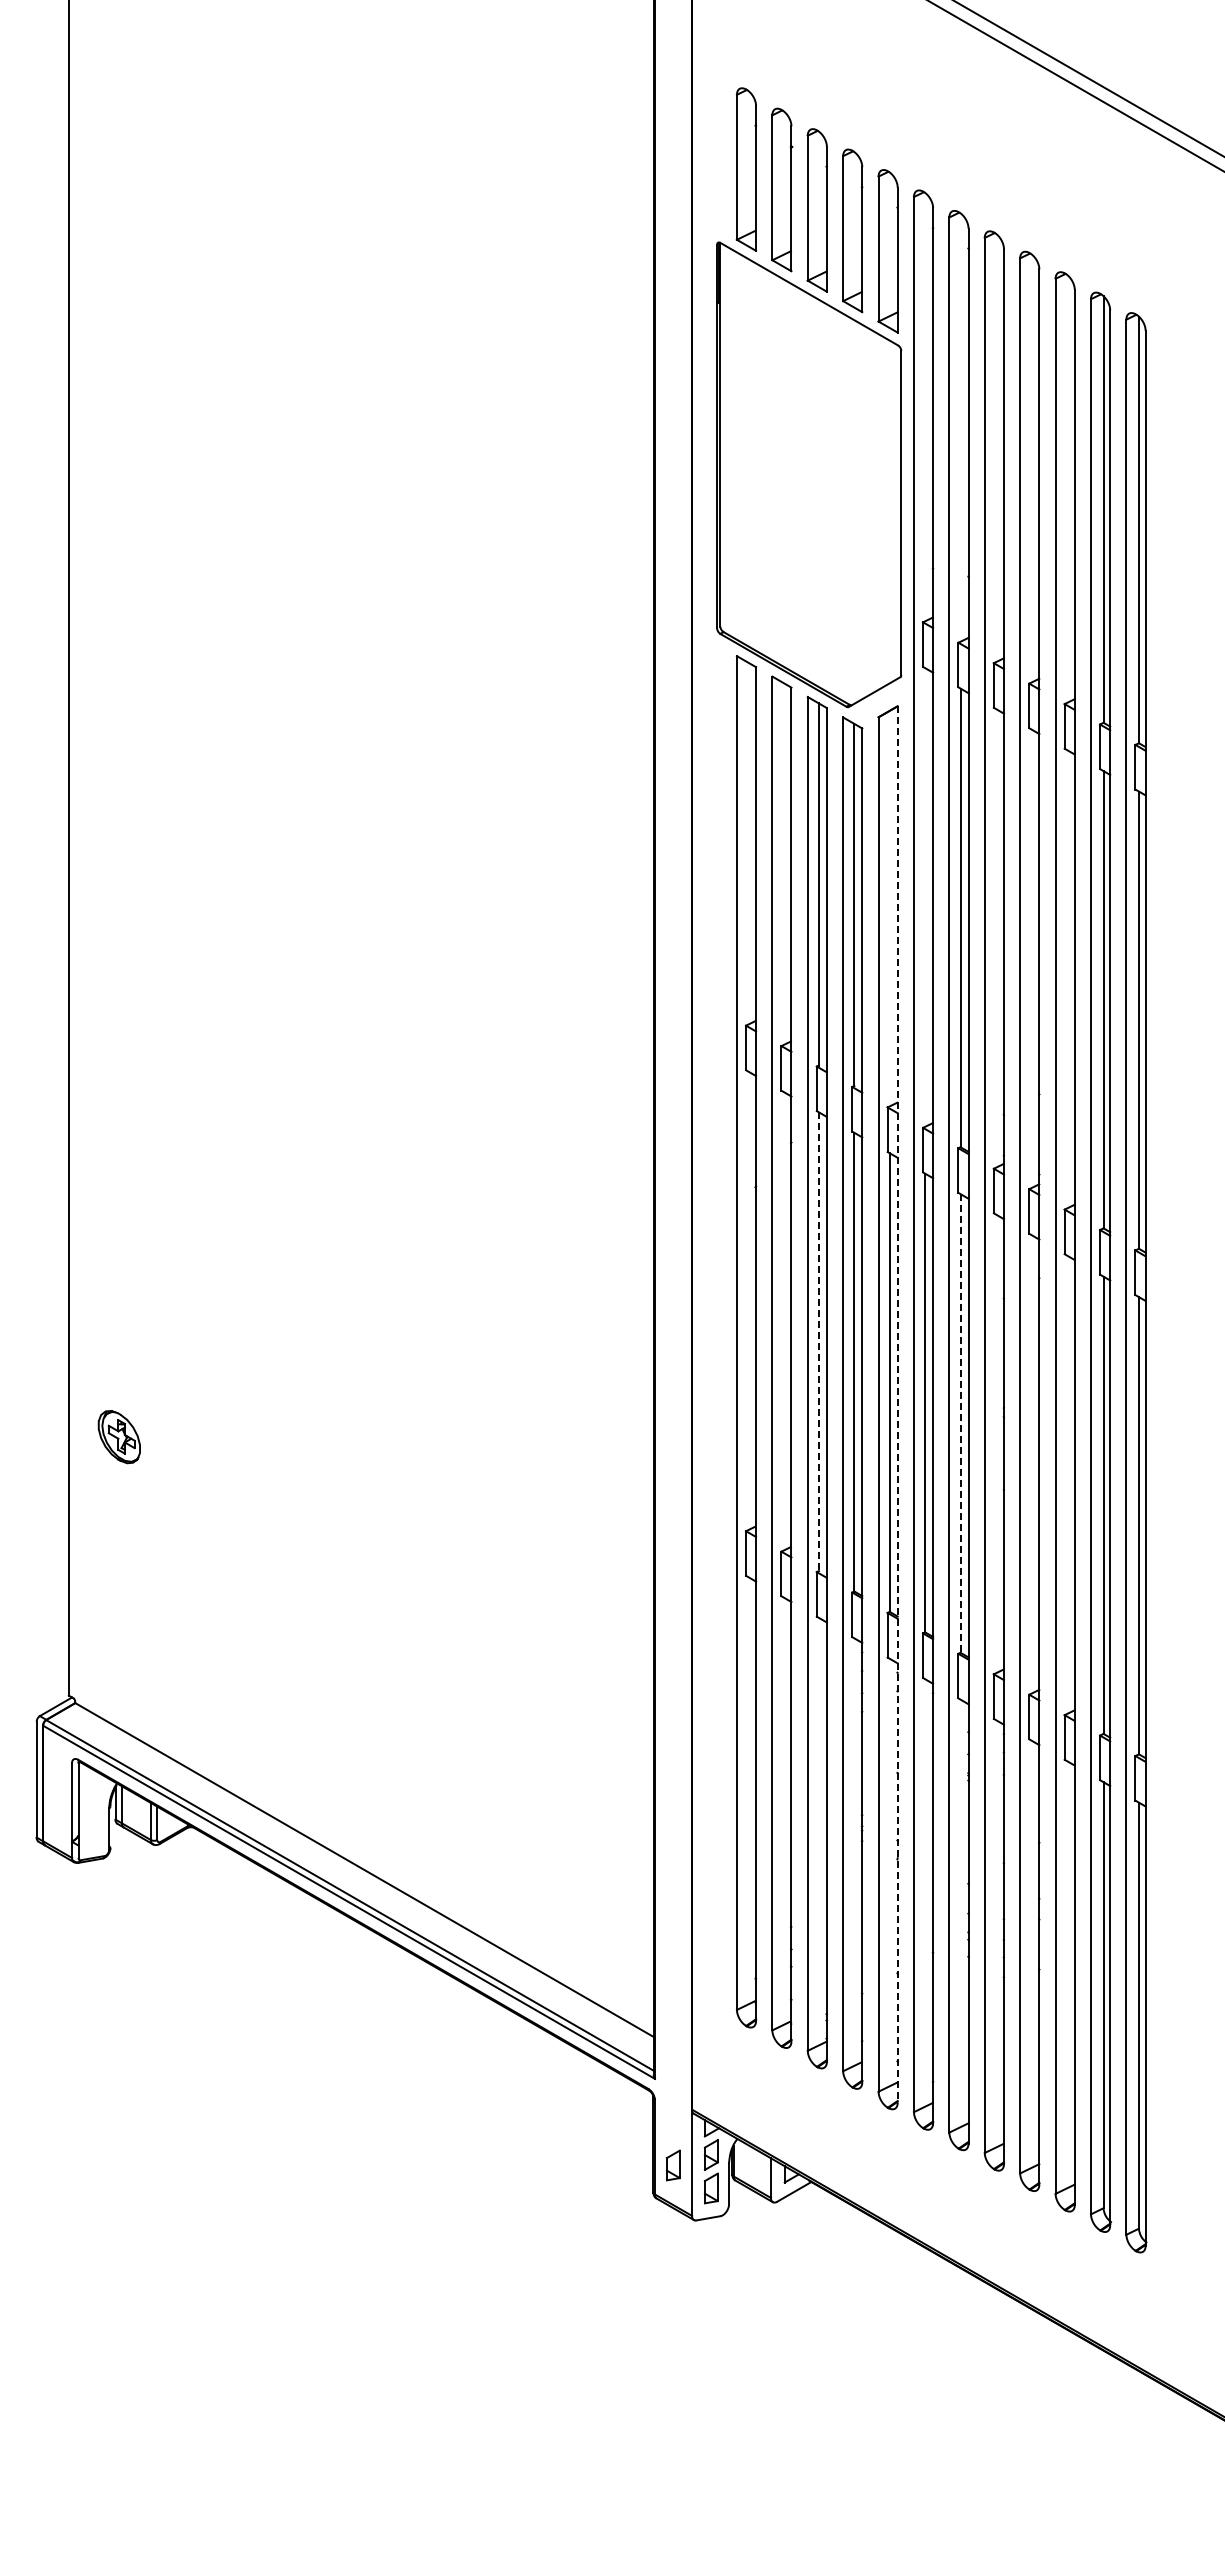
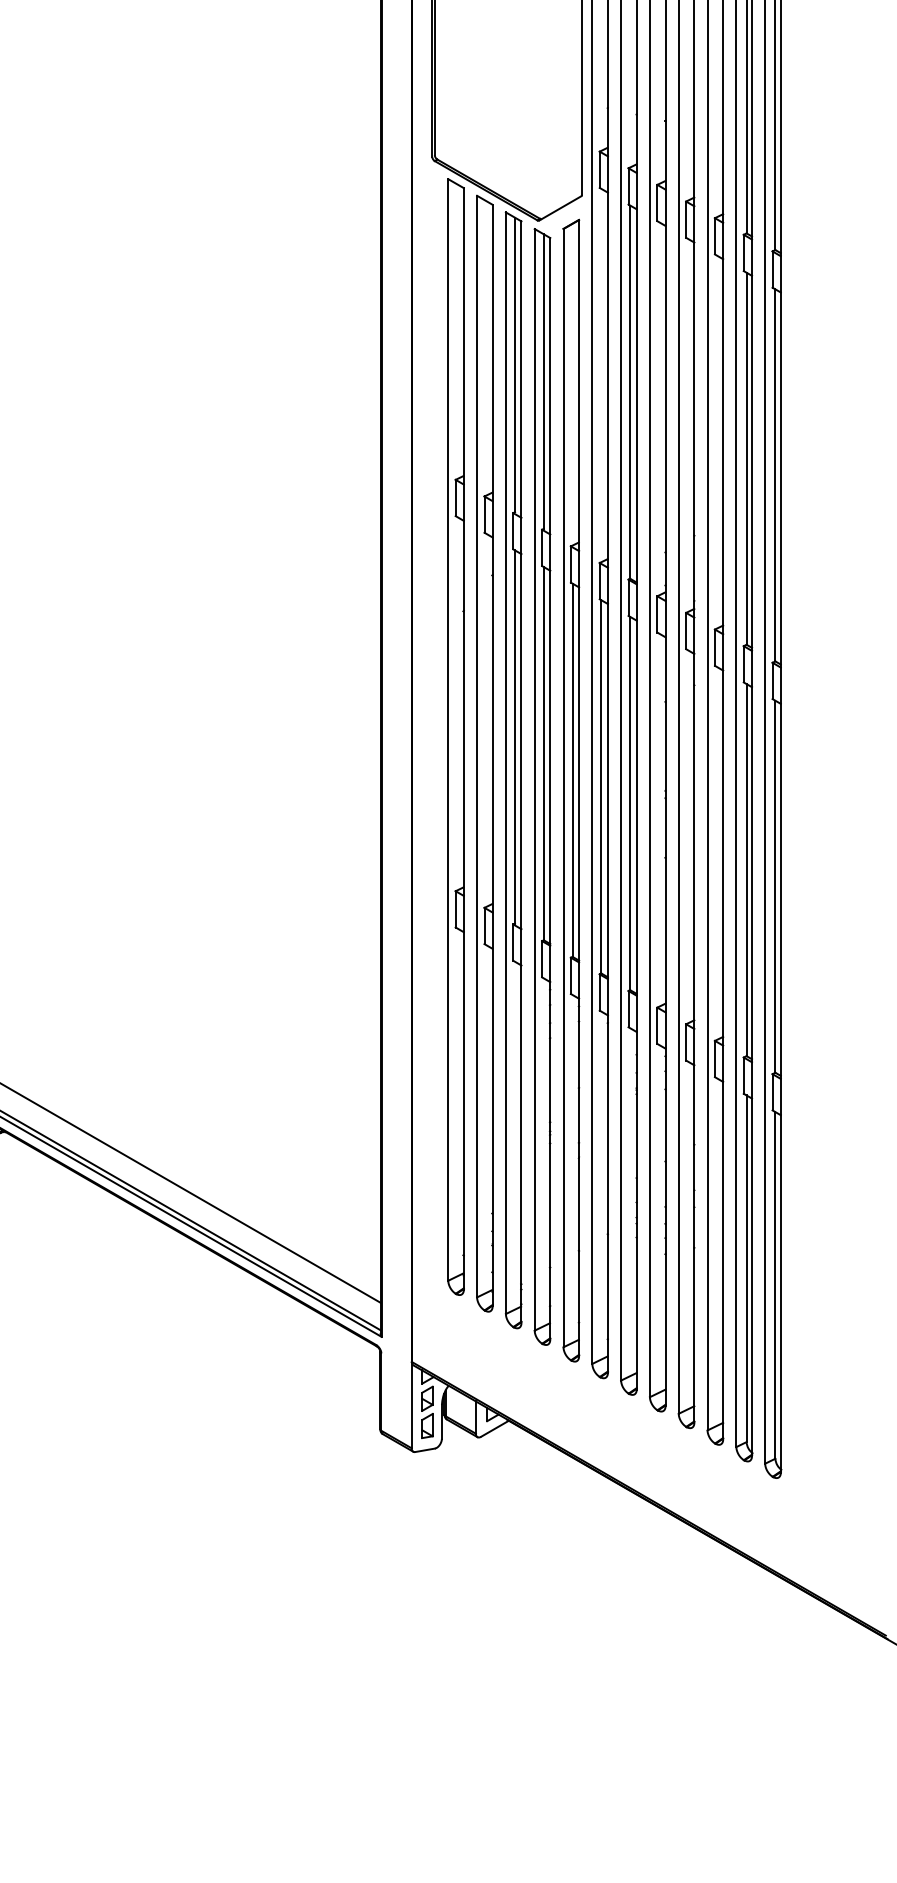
line: (818, 1342) -> (514, 737), dashed -> solid
line: (897, 1405) -> (578, 788), dashed -> solid
line: (960, 1423) -> (630, 803), dashed -> solid
part: (672, 2165) -> (395, 1407), removed

